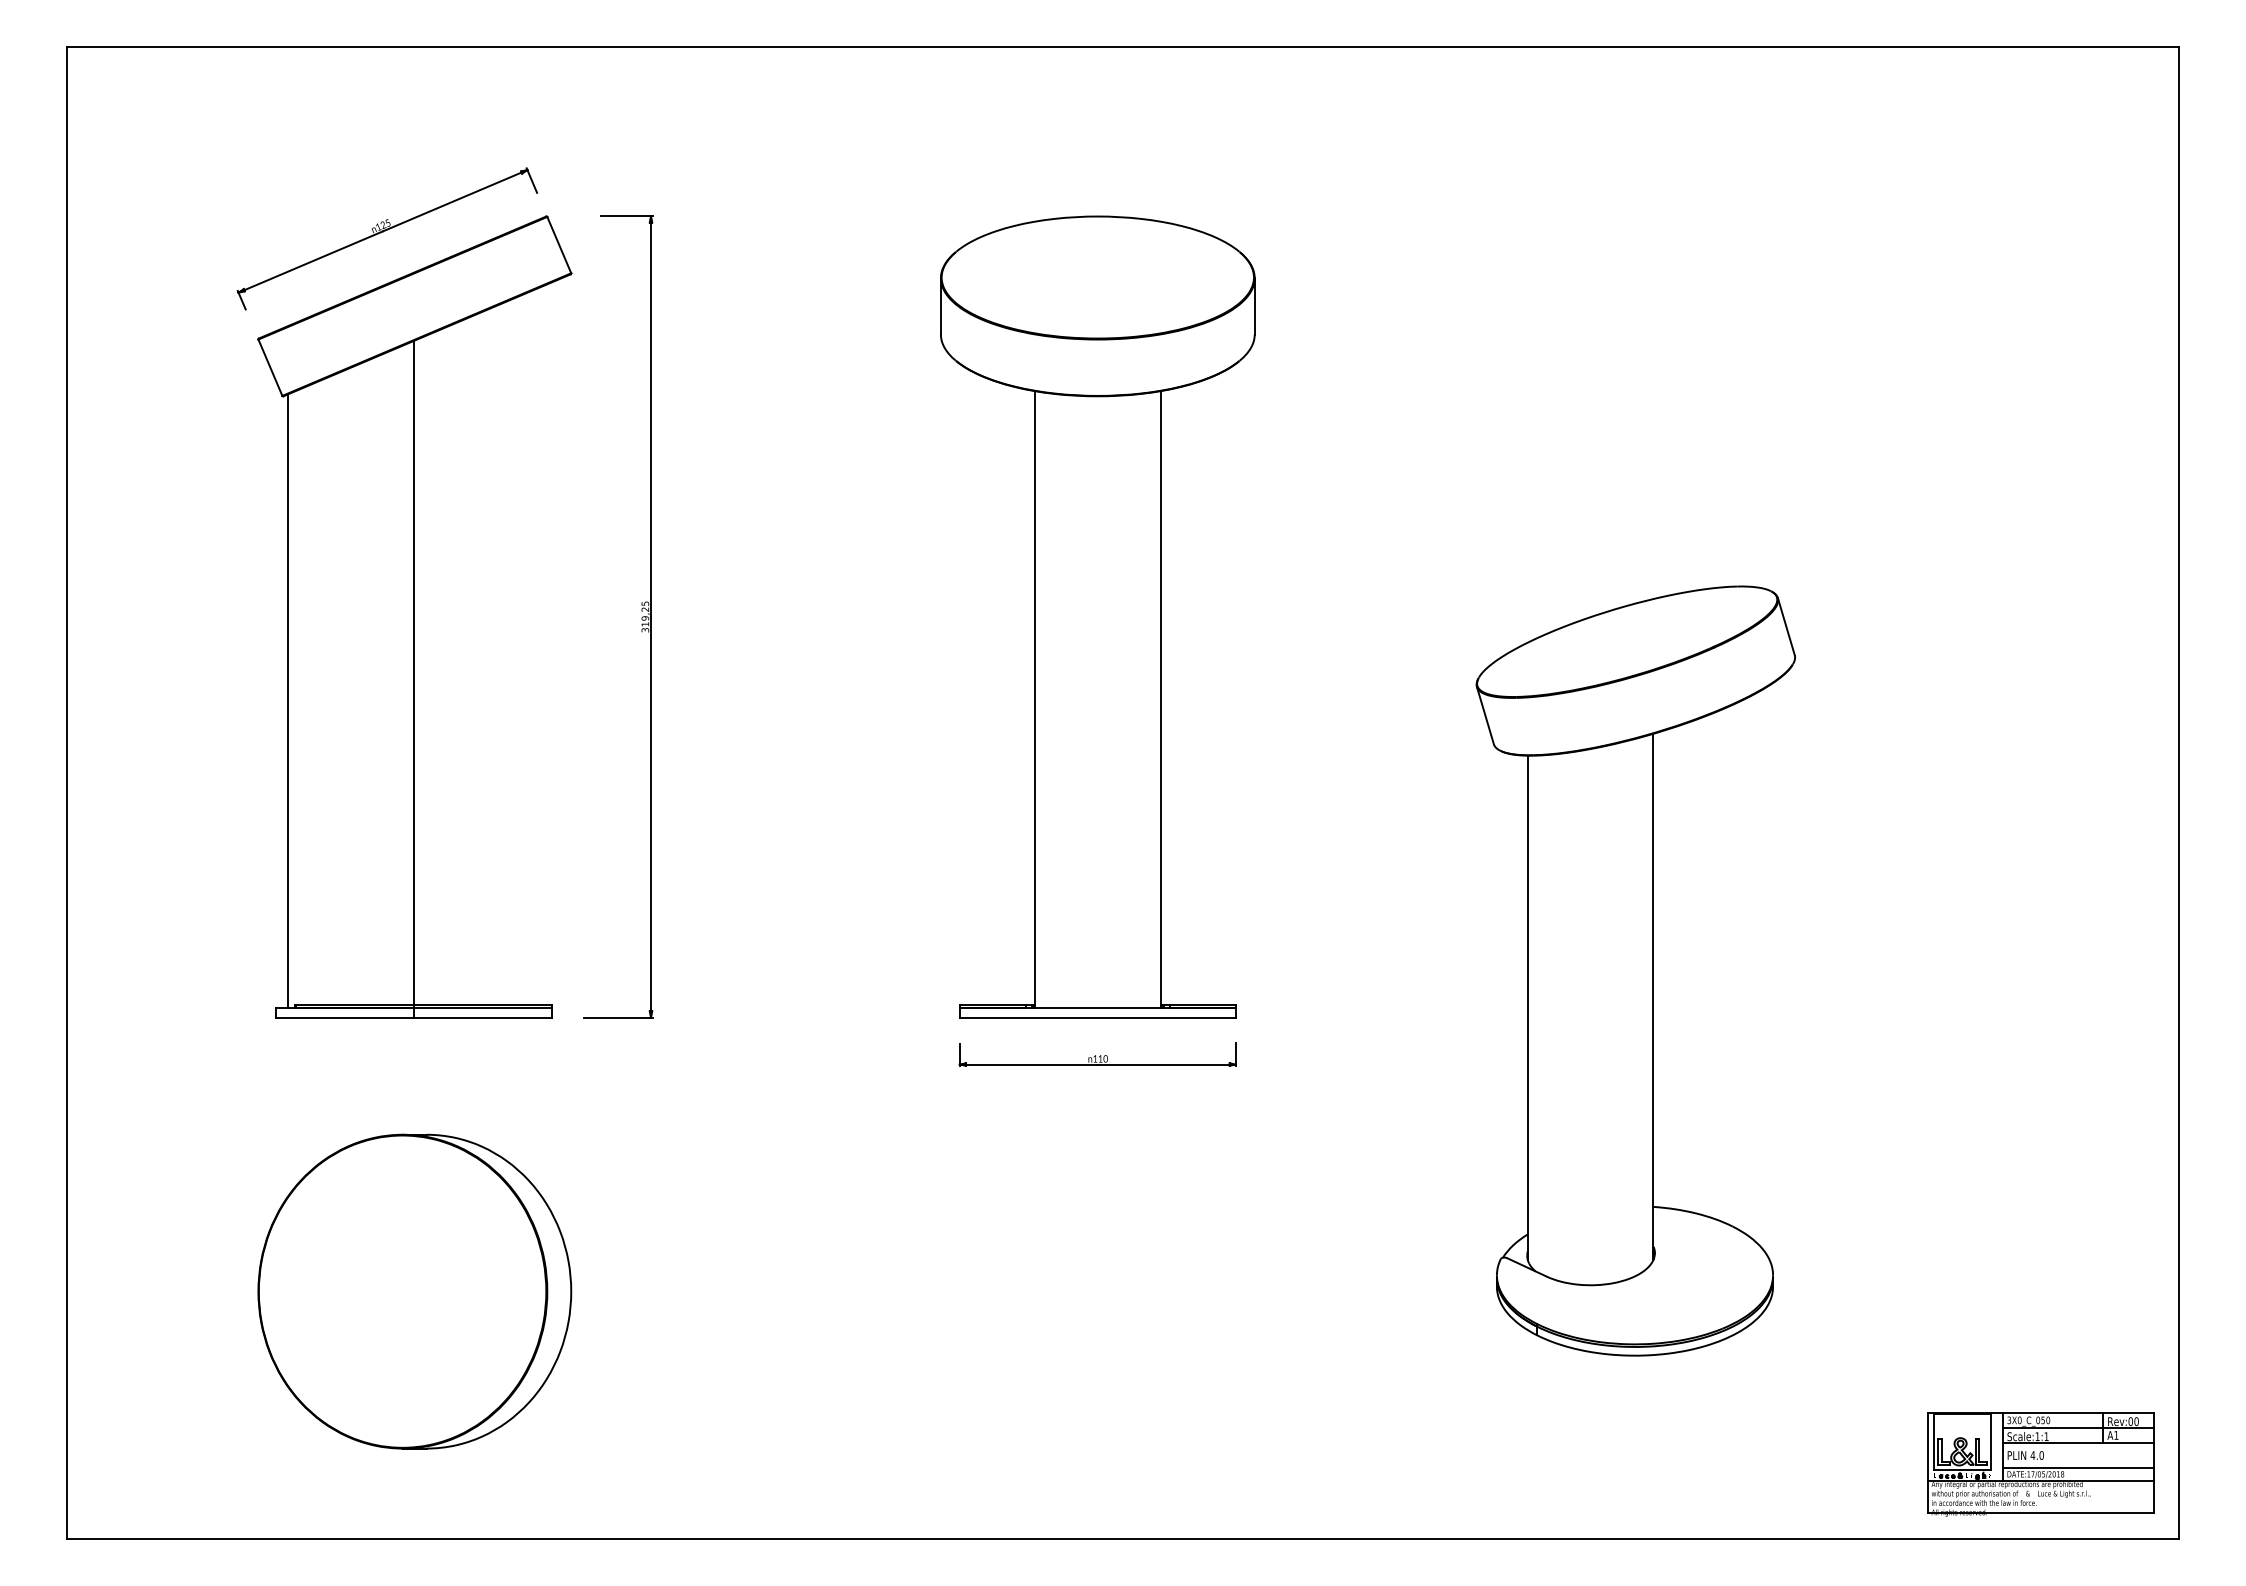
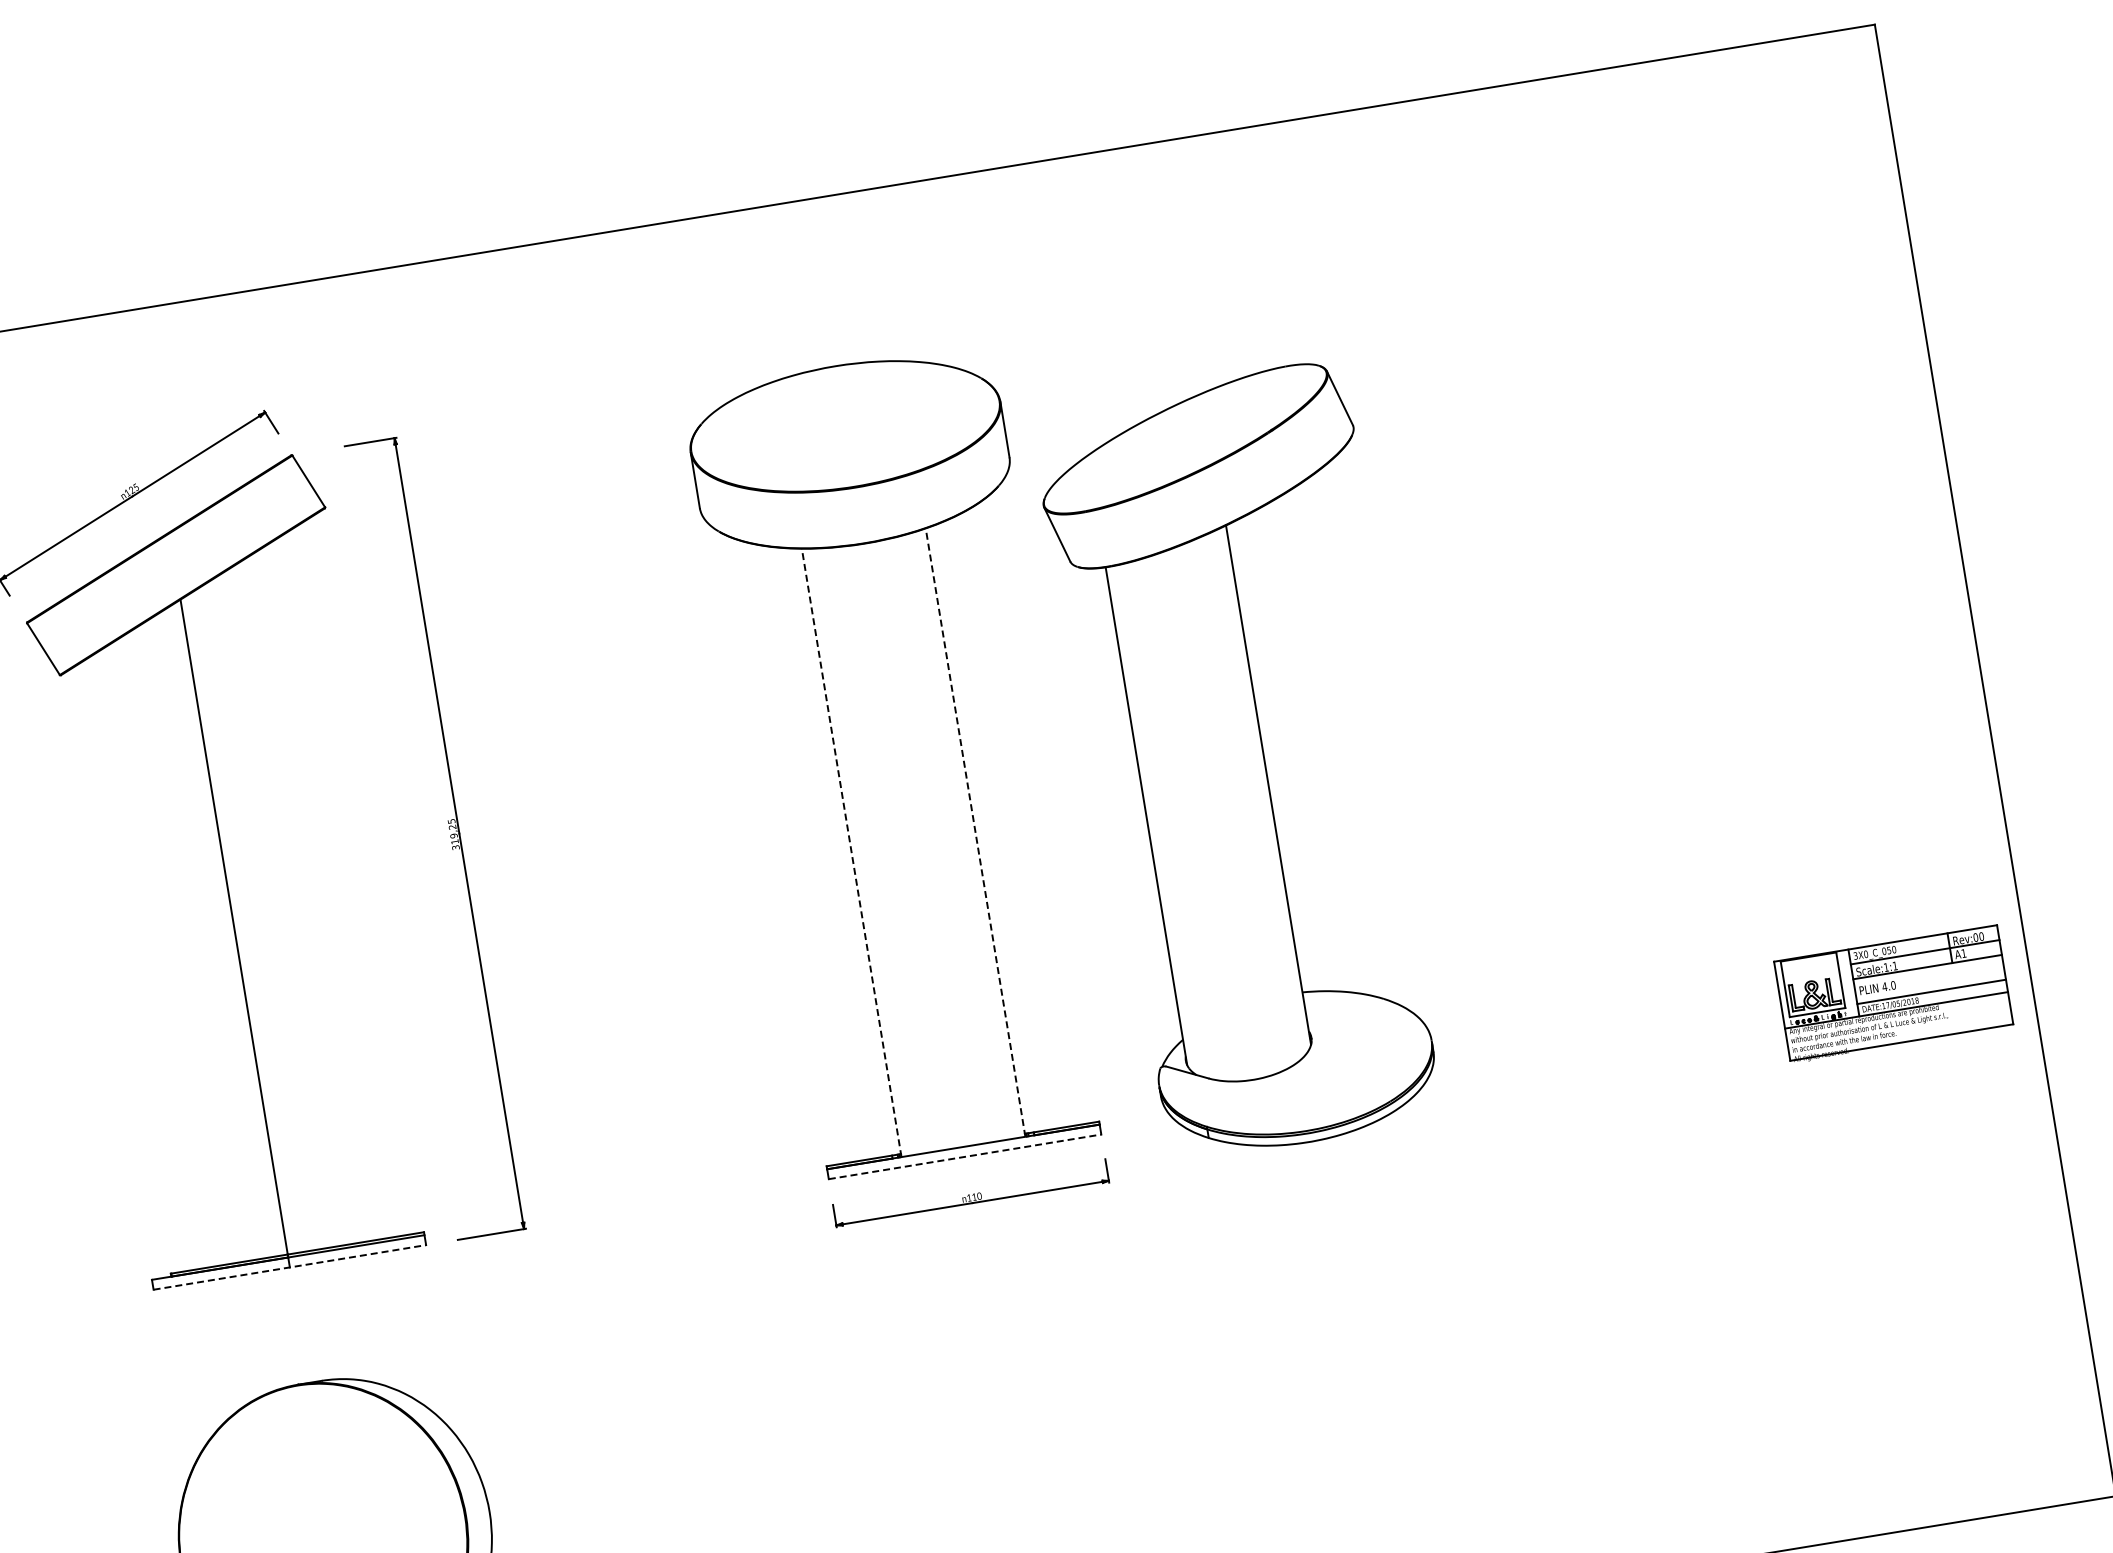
line: (1035, 698) -> (851, 851), solid -> dashed
line: (1160, 698) -> (975, 831), solid -> dashed
line: (288, 700) -> (115, 974), removed
part: (1635, 970) -> (1246, 761), moved
line: (414, 1017) -> (290, 1267), solid -> dashed
line: (1098, 1017) -> (965, 1156), solid -> dashed
part: (2040, 1464) -> (1893, 994), moved

